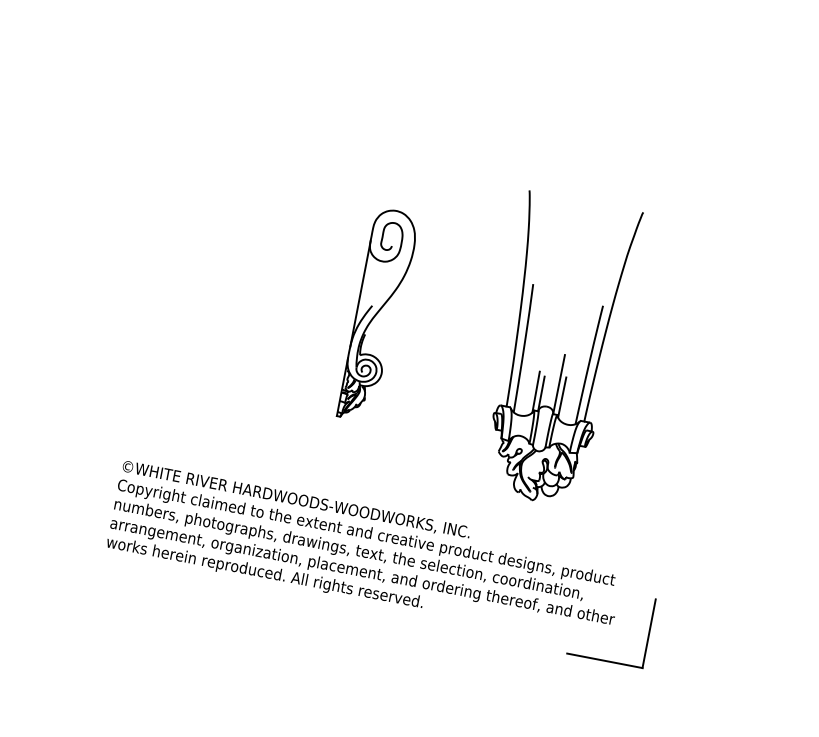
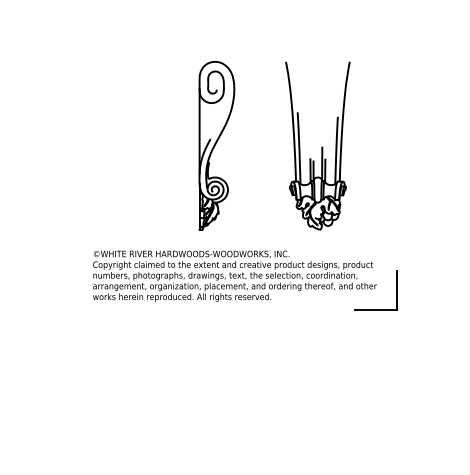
part: (377, 315) -> (216, 145), size x1.43

